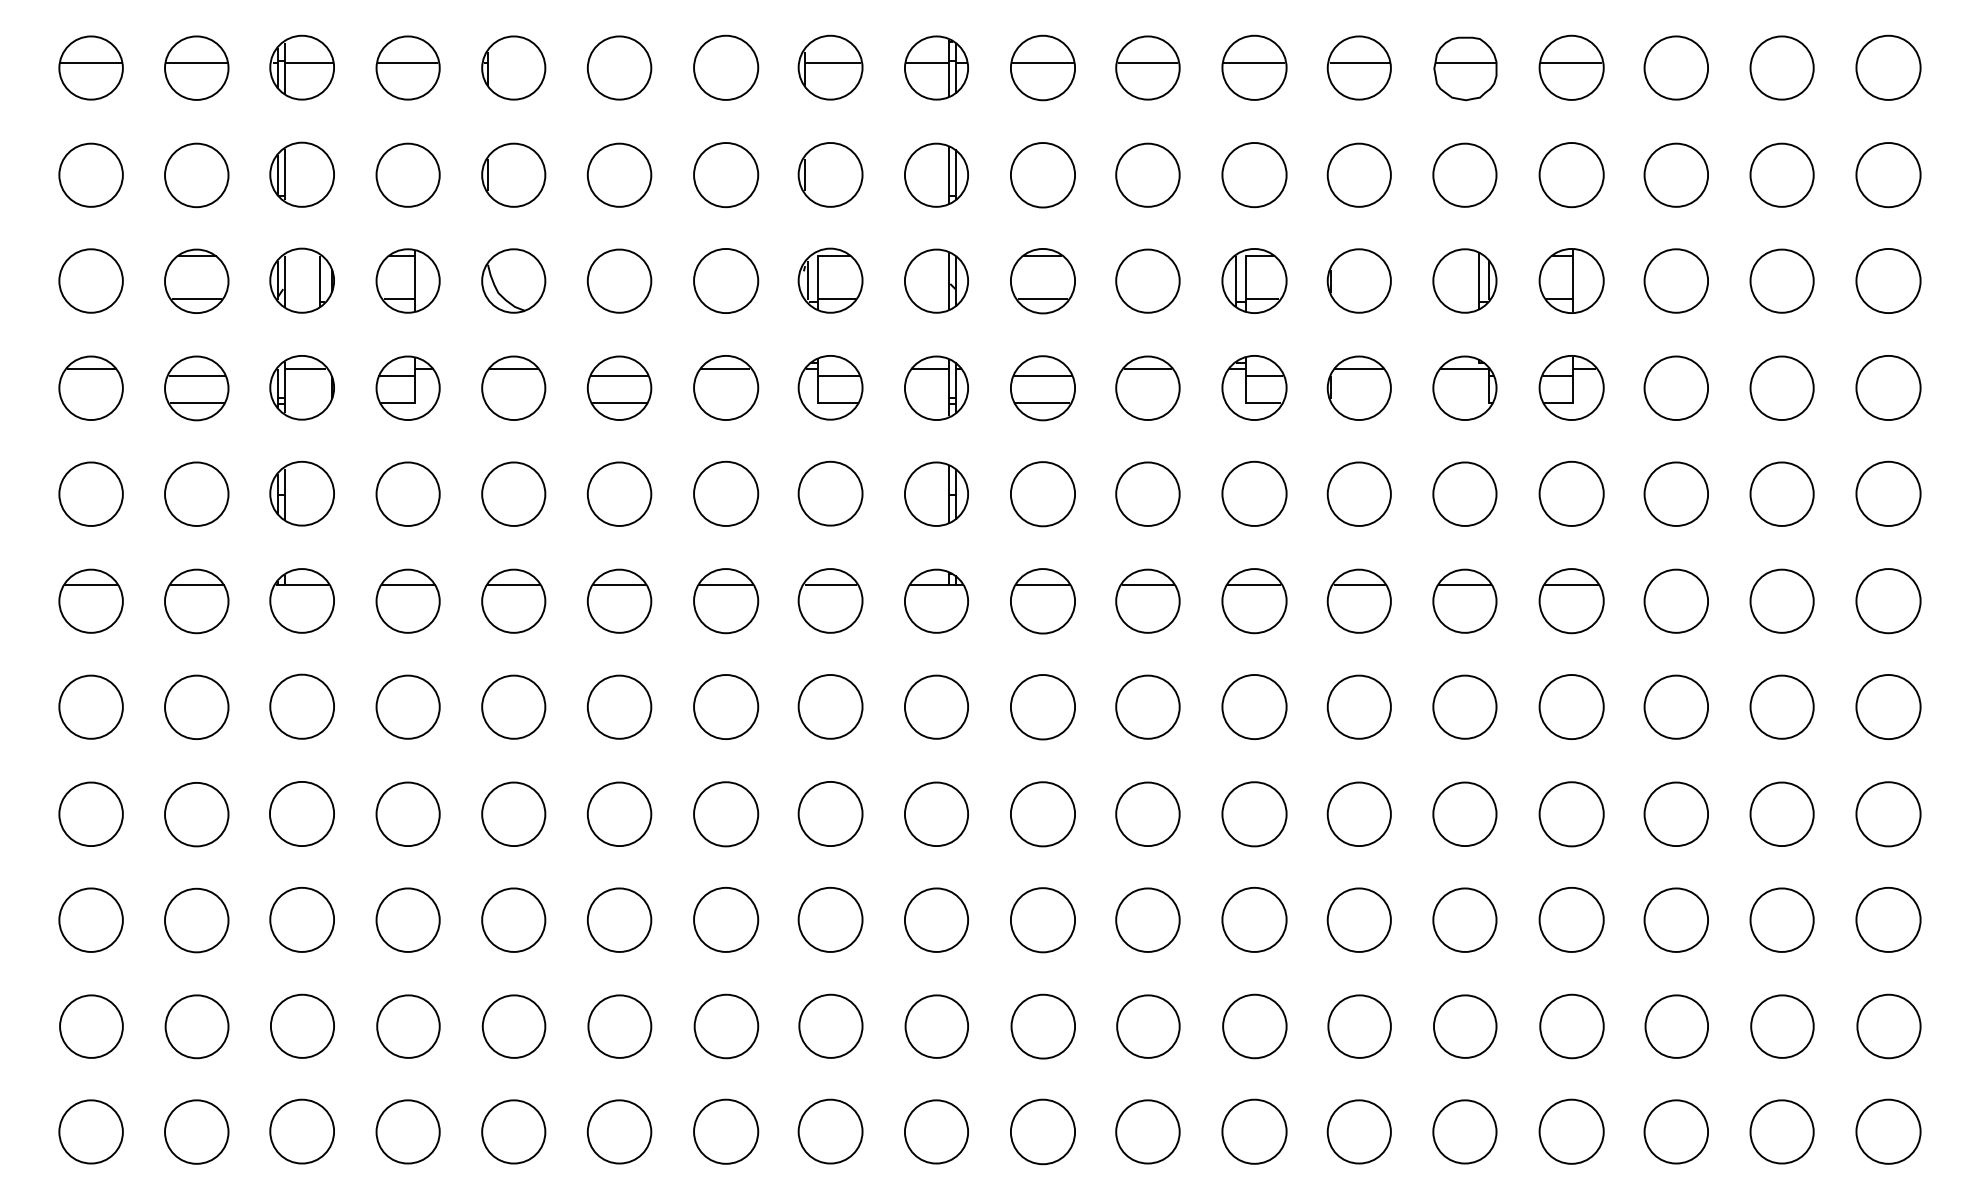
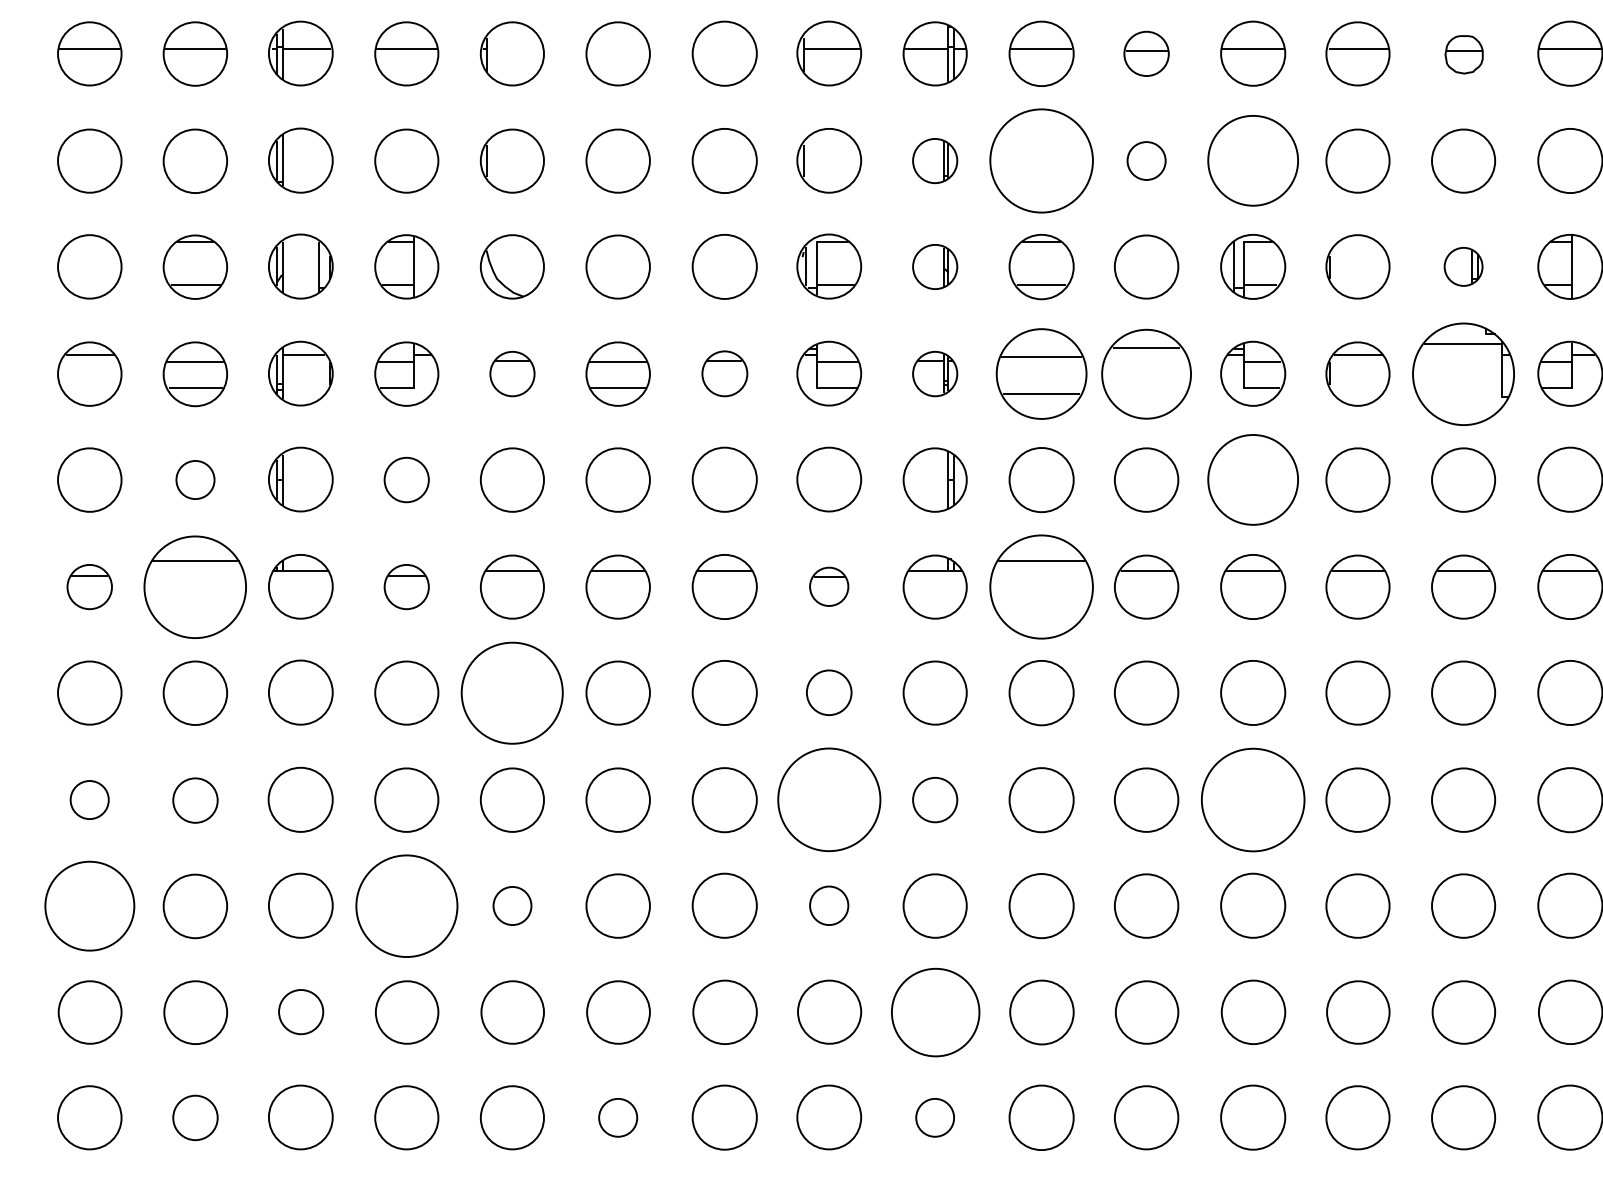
part: (1147, 67) -> (1146, 53), size x0.7
part: (1465, 68) -> (1464, 54), size x0.6
part: (936, 174) -> (935, 160), size x0.7
part: (1147, 174) -> (1146, 160), size x0.6
part: (1042, 175) -> (1041, 161), size x1.6
part: (1254, 175) -> (1253, 161), size x1.4
part: (936, 280) -> (935, 266), size x0.7
part: (1464, 280) -> (1463, 266), size x0.6
part: (513, 387) -> (512, 373), size x0.7
part: (726, 387) -> (725, 373), size x0.7
part: (936, 387) -> (935, 373), size x0.7
part: (1147, 387) -> (1146, 373), size x1.4
part: (1464, 387) -> (1463, 373), size x1.6
part: (1042, 388) -> (1041, 374), size x1.4
part: (196, 493) -> (195, 479), size x0.6
part: (407, 493) -> (406, 479), size x0.7
part: (1254, 493) -> (1253, 479), size x1.4
part: (90, 600) -> (89, 586), size x0.7
part: (407, 600) -> (406, 586), size x0.7
part: (830, 600) -> (829, 586), size x0.6
part: (196, 601) -> (195, 587), size x1.6
part: (1042, 601) -> (1041, 587), size x1.6
part: (513, 706) -> (512, 692), size x1.6
part: (830, 706) -> (829, 692), size x0.7
part: (90, 813) -> (89, 799), size x0.6
part: (830, 813) -> (829, 799), size x1.6
part: (936, 813) -> (935, 799), size x0.7
part: (196, 814) -> (195, 800), size x0.7
part: (1254, 814) -> (1253, 800), size x1.6
part: (90, 919) -> (89, 905), size x1.4
part: (407, 919) -> (406, 905), size x1.6
part: (513, 919) -> (512, 905), size x0.6
part: (830, 919) -> (829, 905), size x0.6
part: (302, 1025) -> (301, 1011), size x0.7
part: (936, 1026) -> (935, 1012), size x1.4
part: (196, 1131) -> (195, 1117), size x0.7
part: (619, 1131) -> (618, 1117), size x0.6
part: (936, 1131) -> (935, 1117), size x0.6

